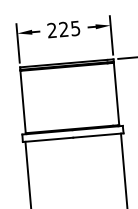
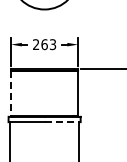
text: (69, 28) -> (48, 44), 225 -> 263
line: (23, 103) -> (11, 94), solid -> dashed
line: (99, 135) -> (63, 122), solid -> dashed

